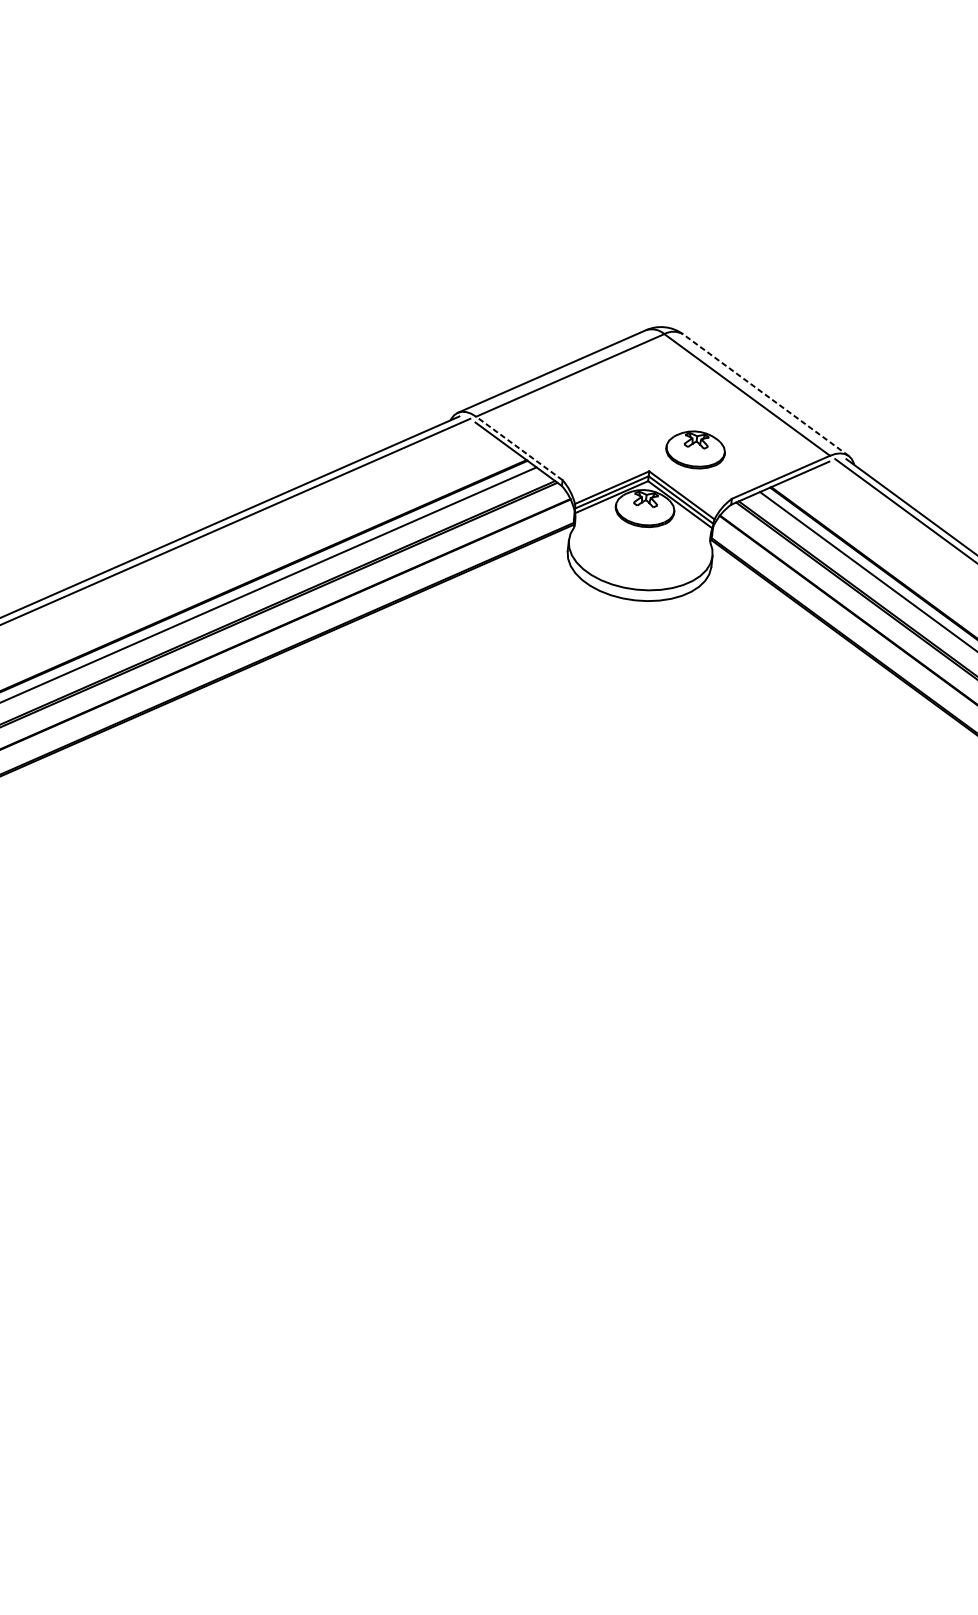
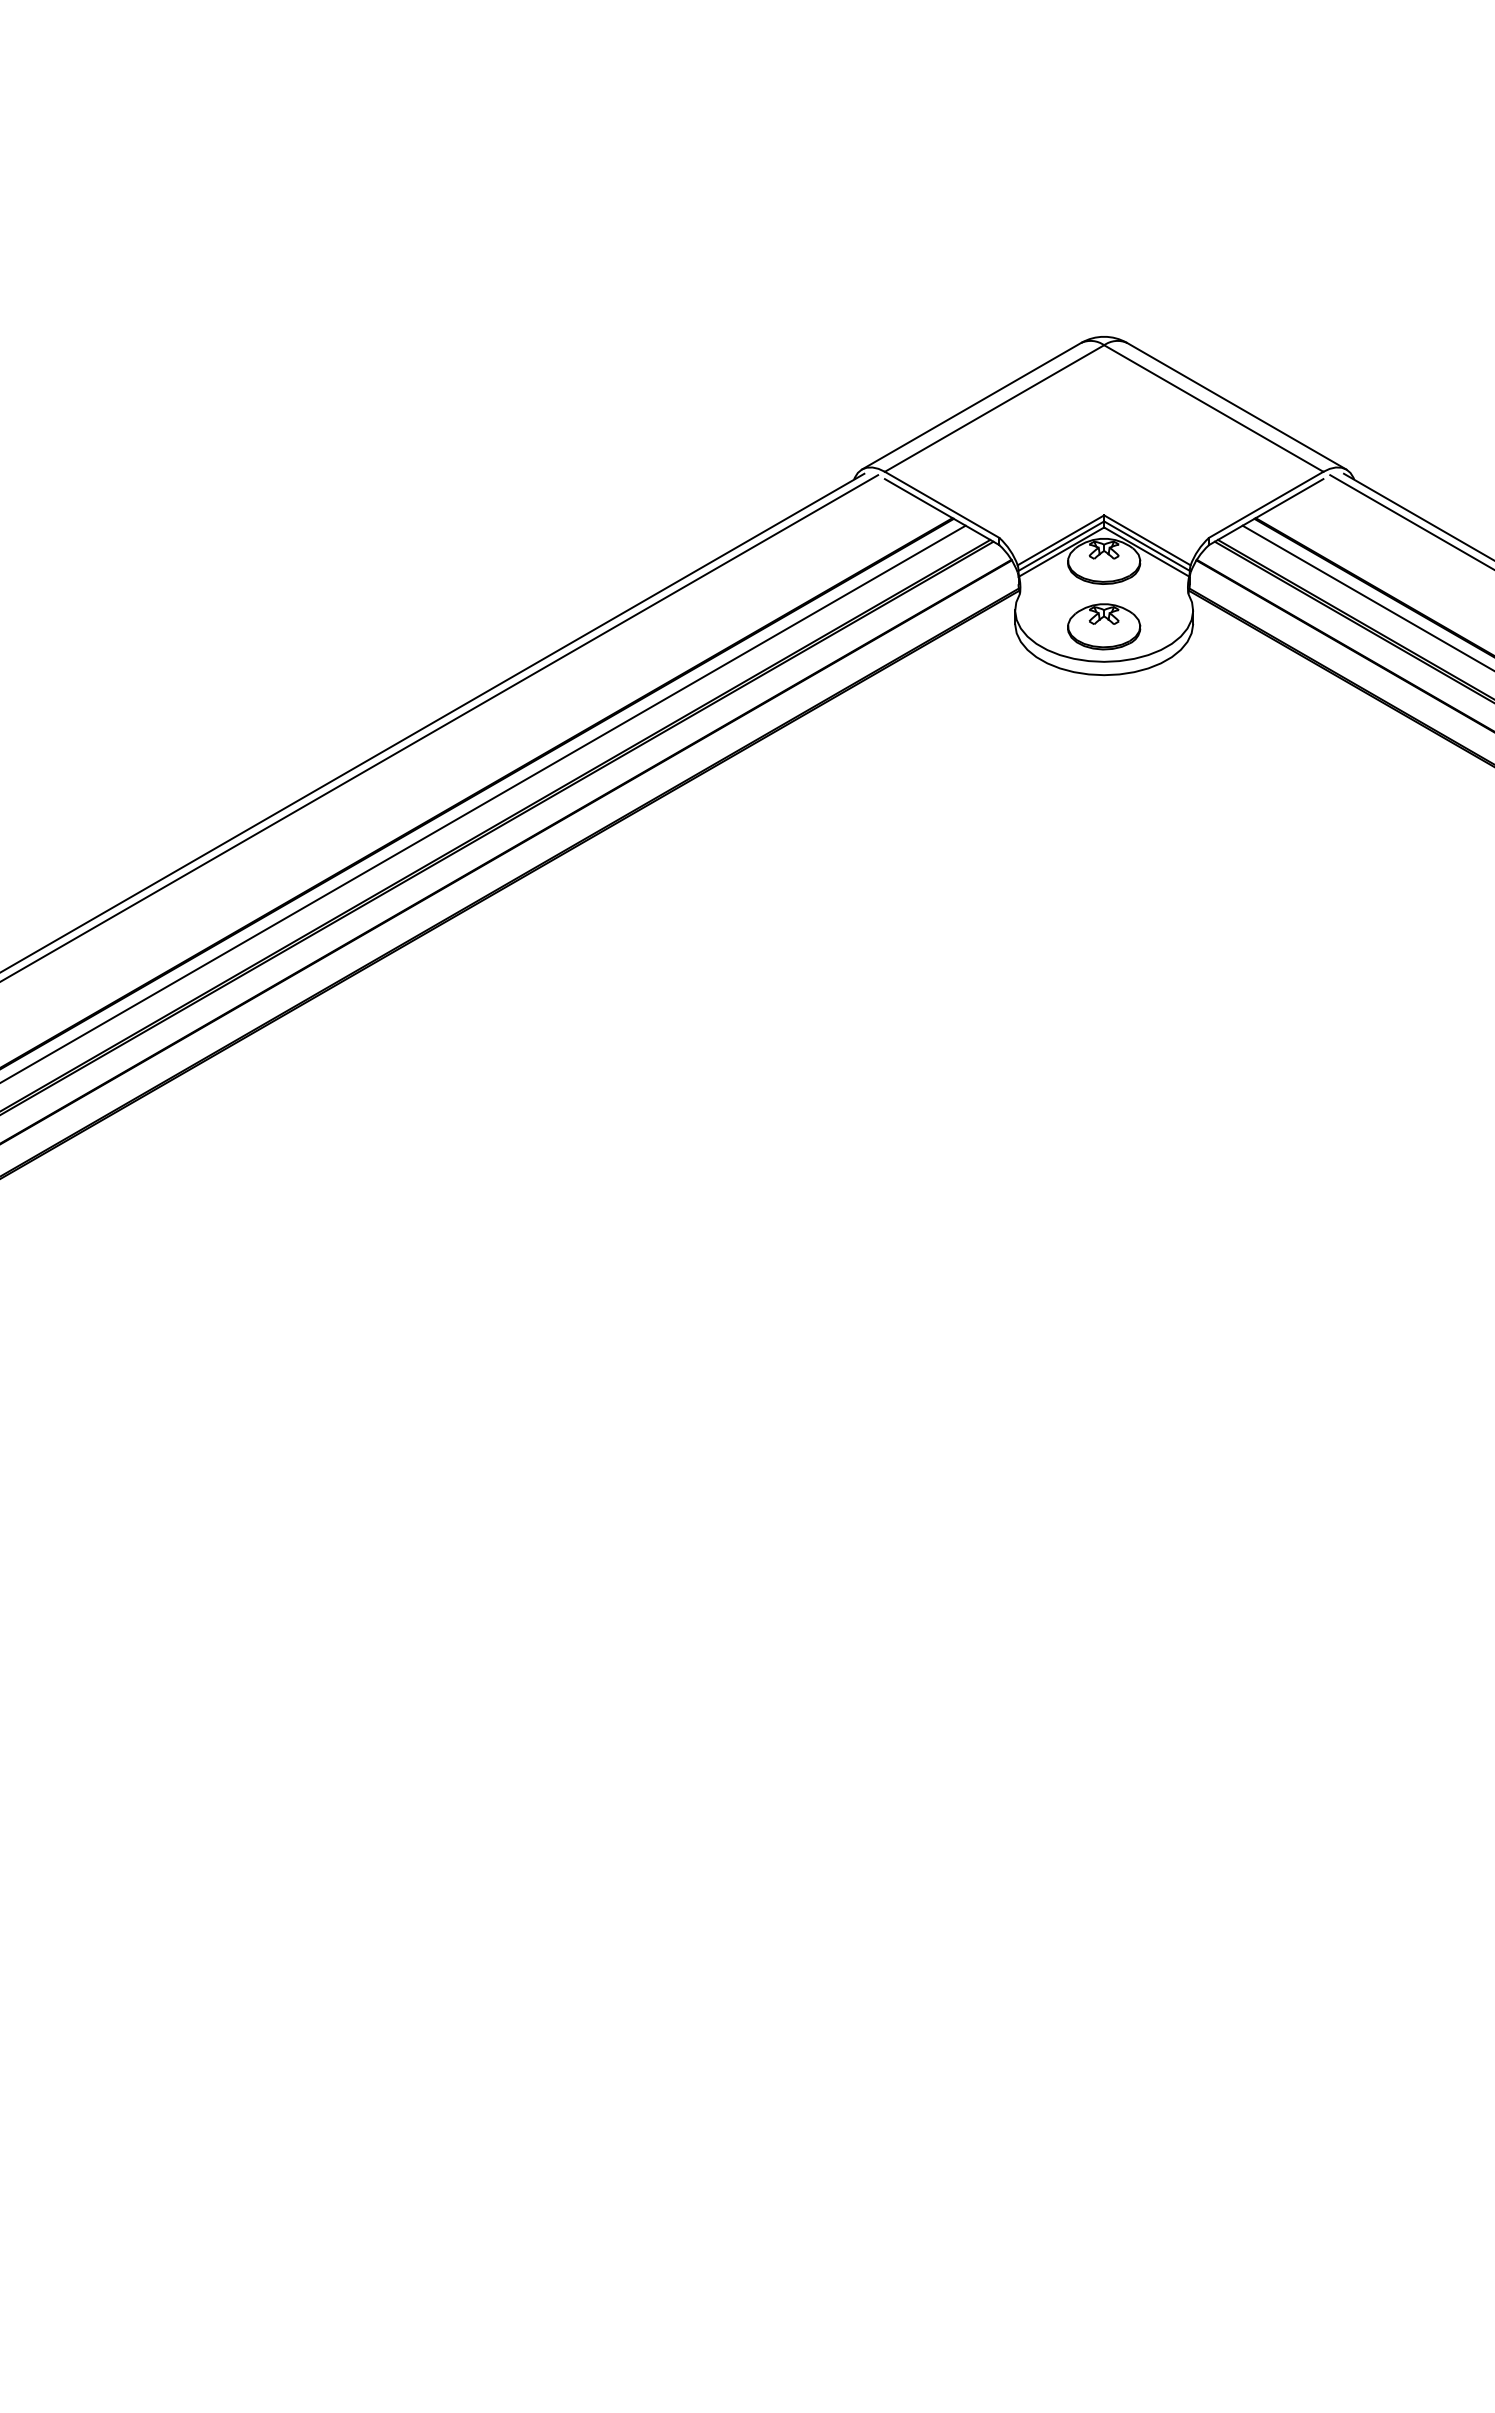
line: (765, 395) -> (1236, 406), dashed -> solid
line: (518, 448) -> (941, 504), dashed -> solid
part: (696, 449) -> (1104, 626), moved

